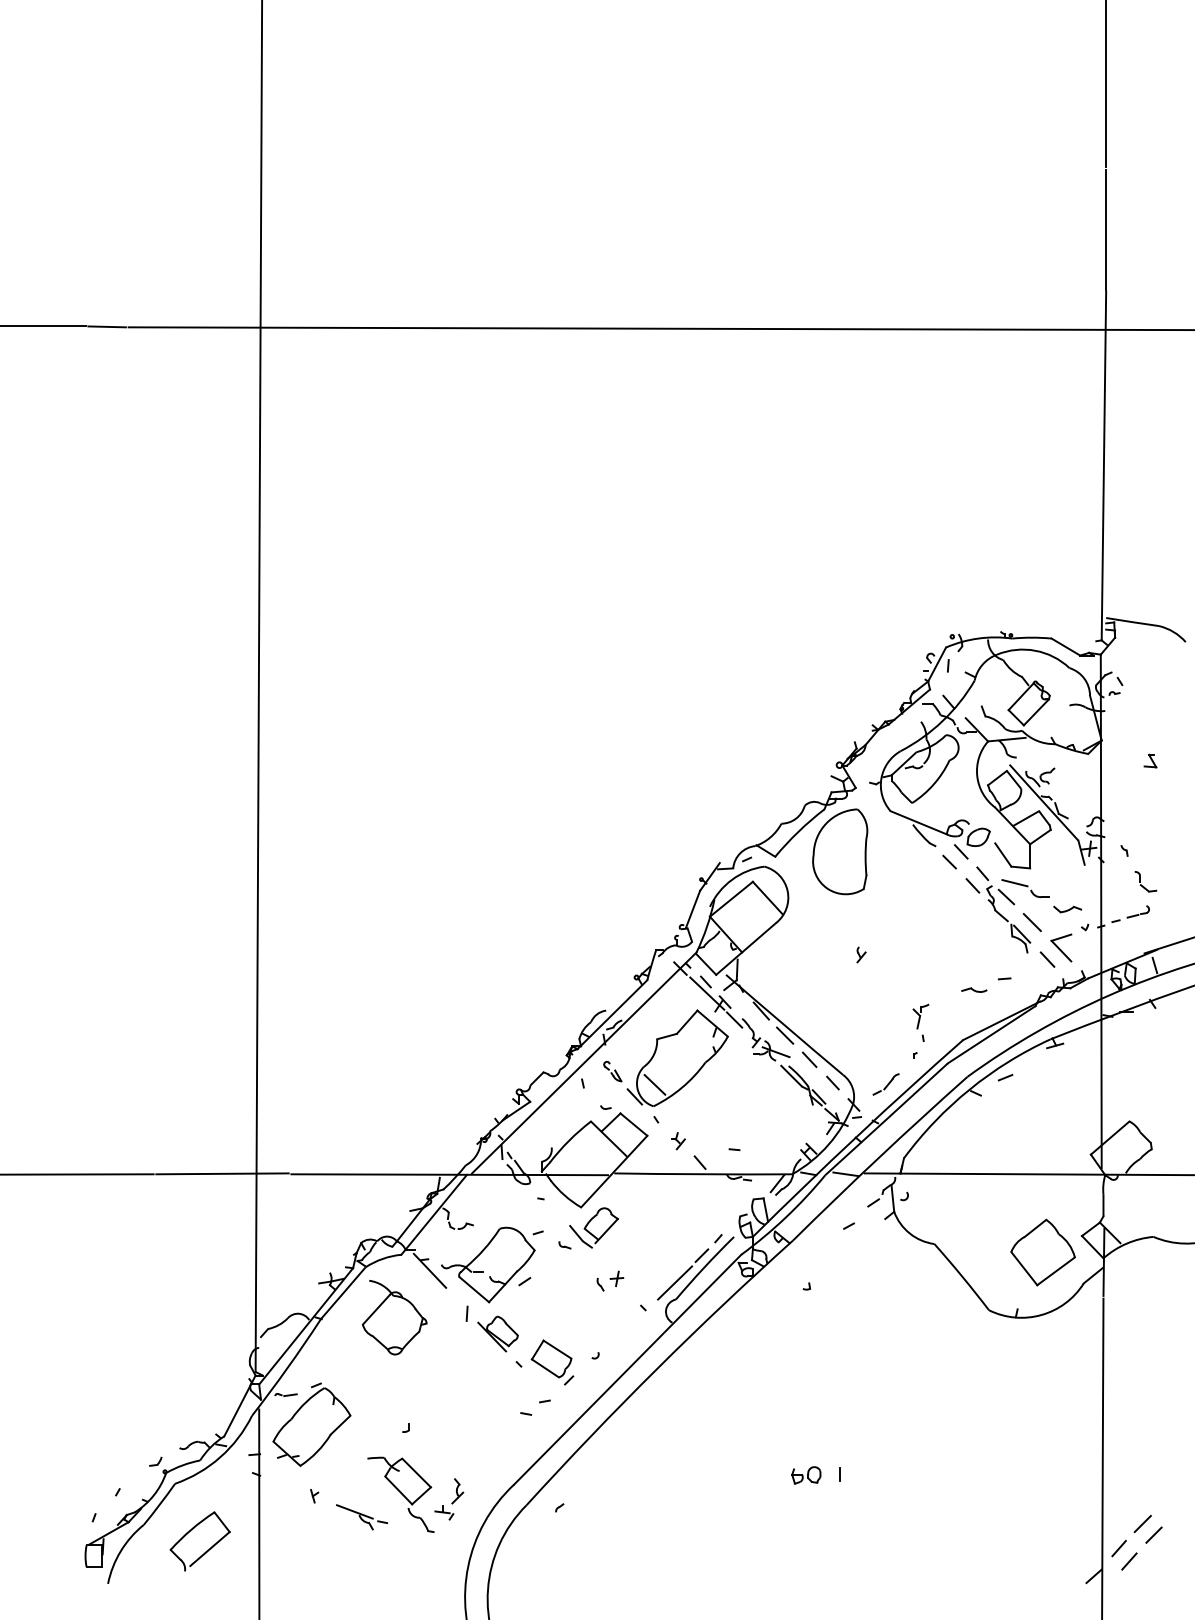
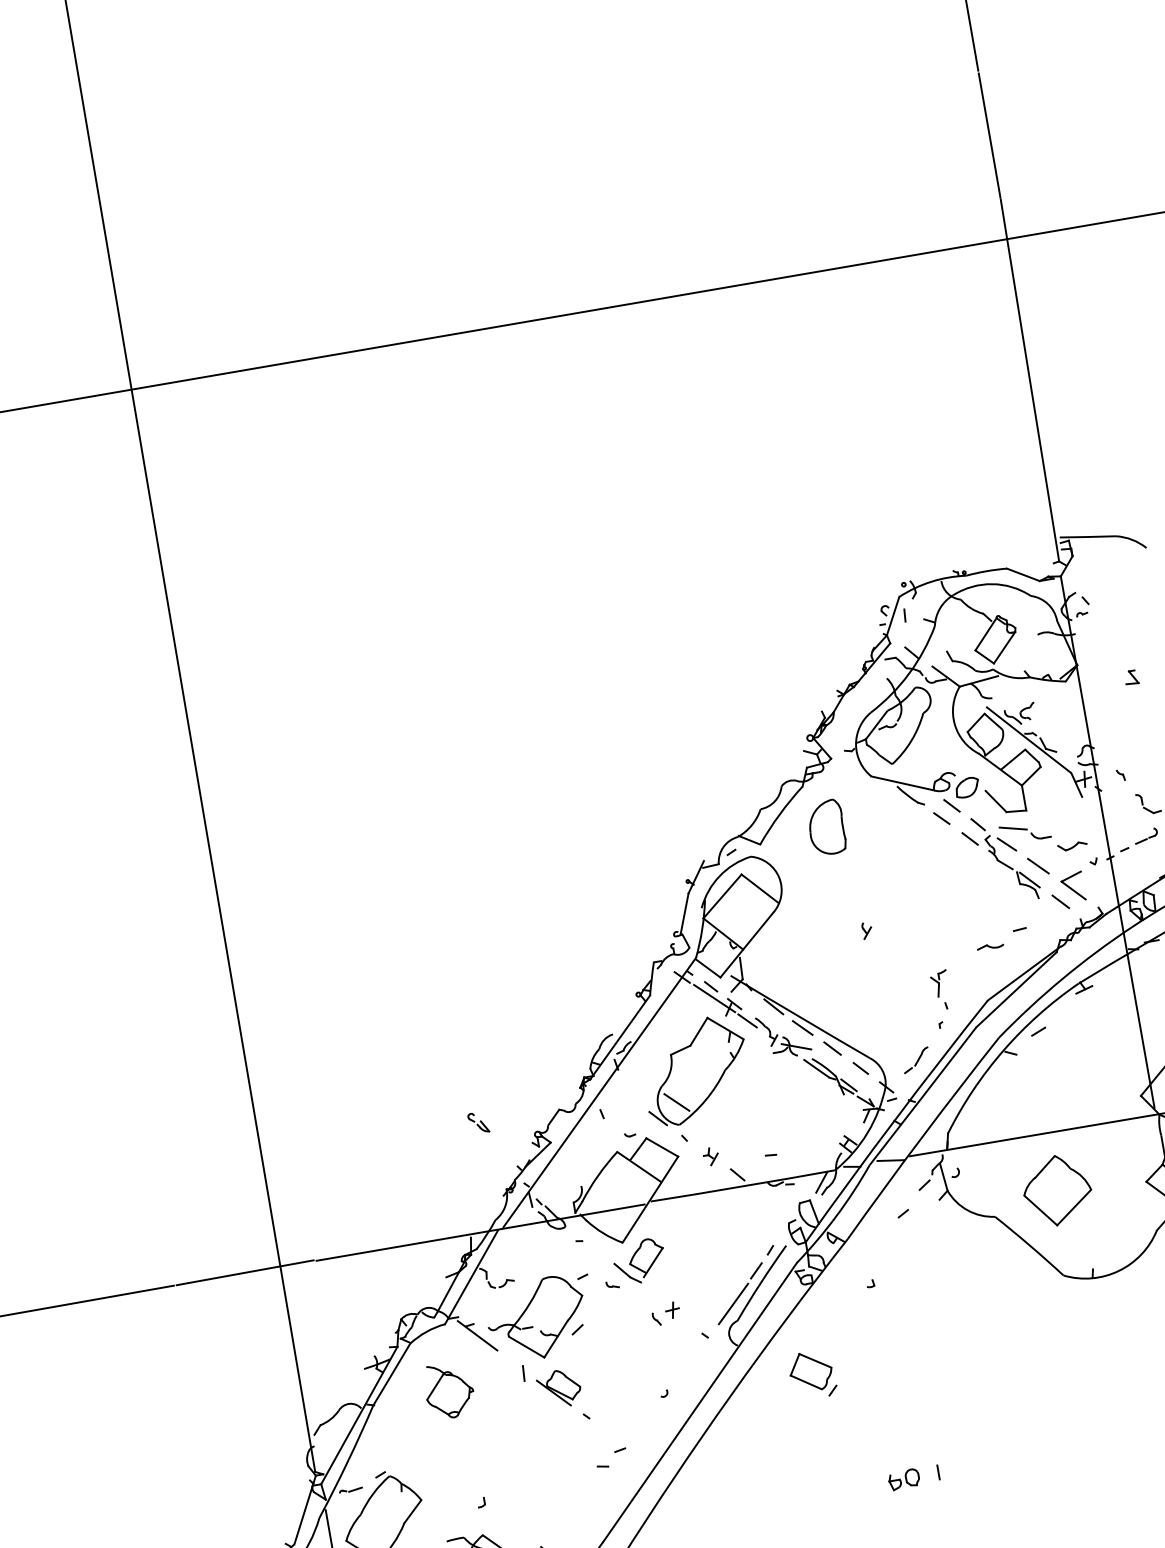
part: (840, 851) -> (826, 827), size x0.6
part: (612, 1071) -> (478, 1122), moved
part: (1042, 1252) -> (1056, 1190), moved
part: (394, 1317) -> (449, 1390), size x0.7
part: (552, 1362) -> (812, 1375), moved

